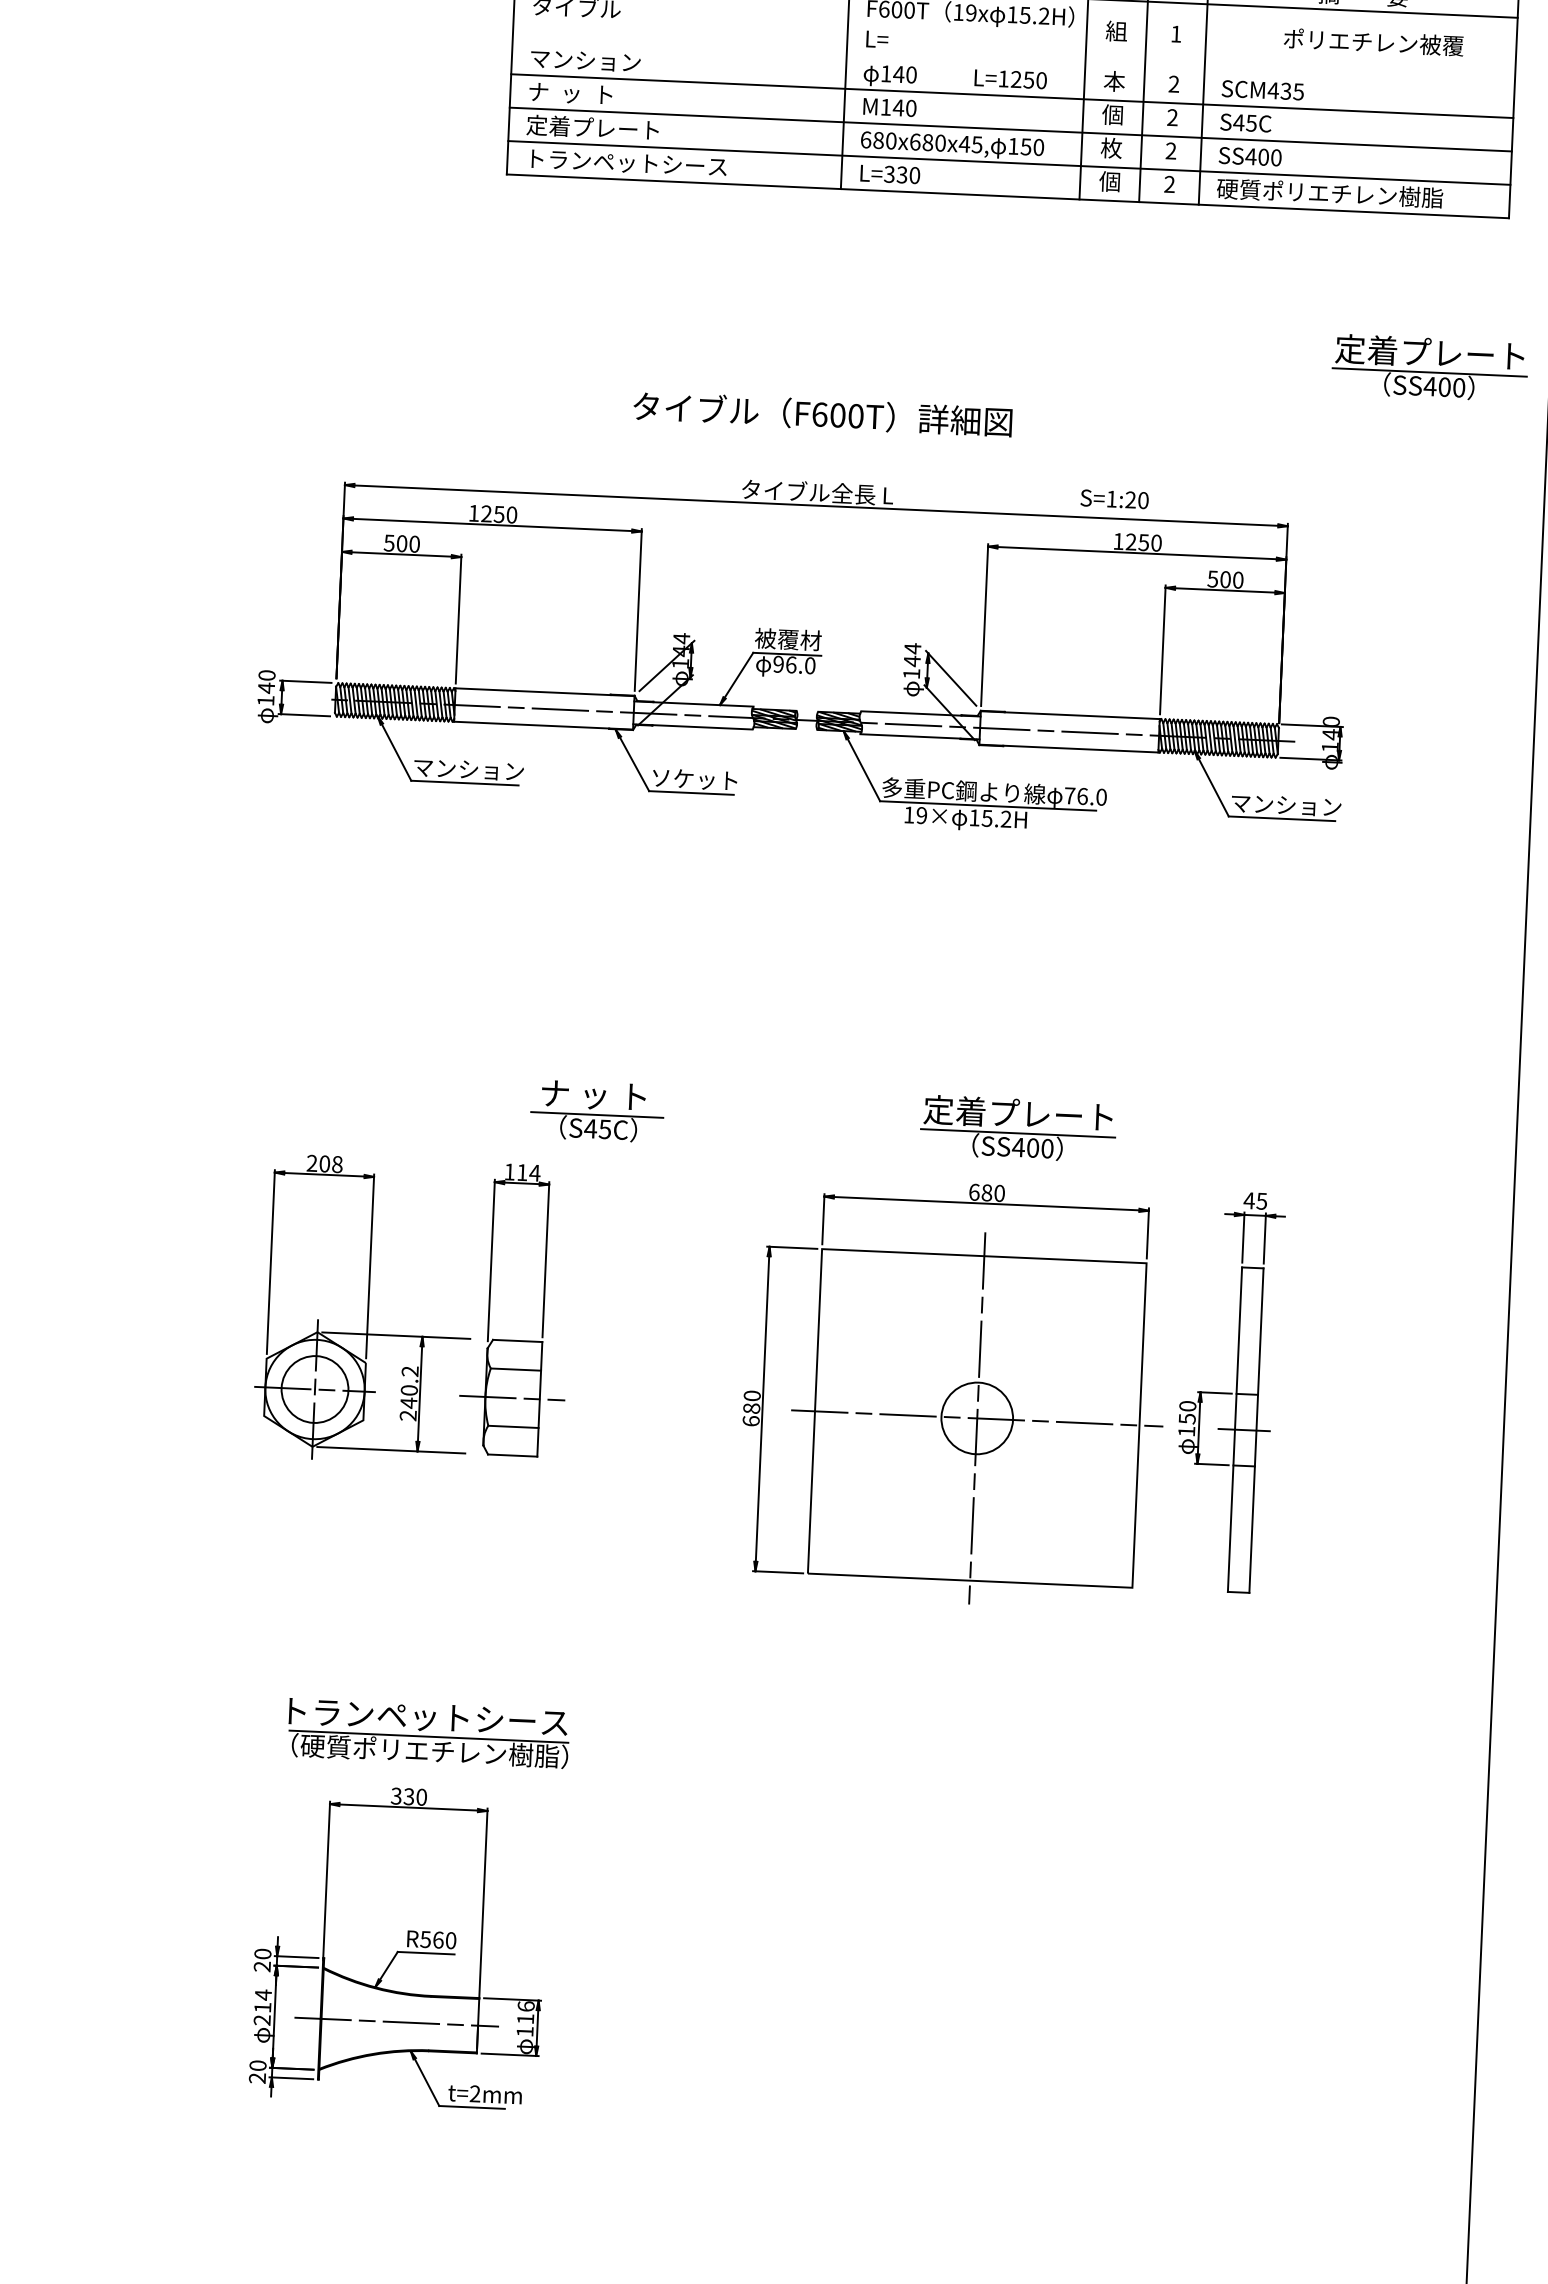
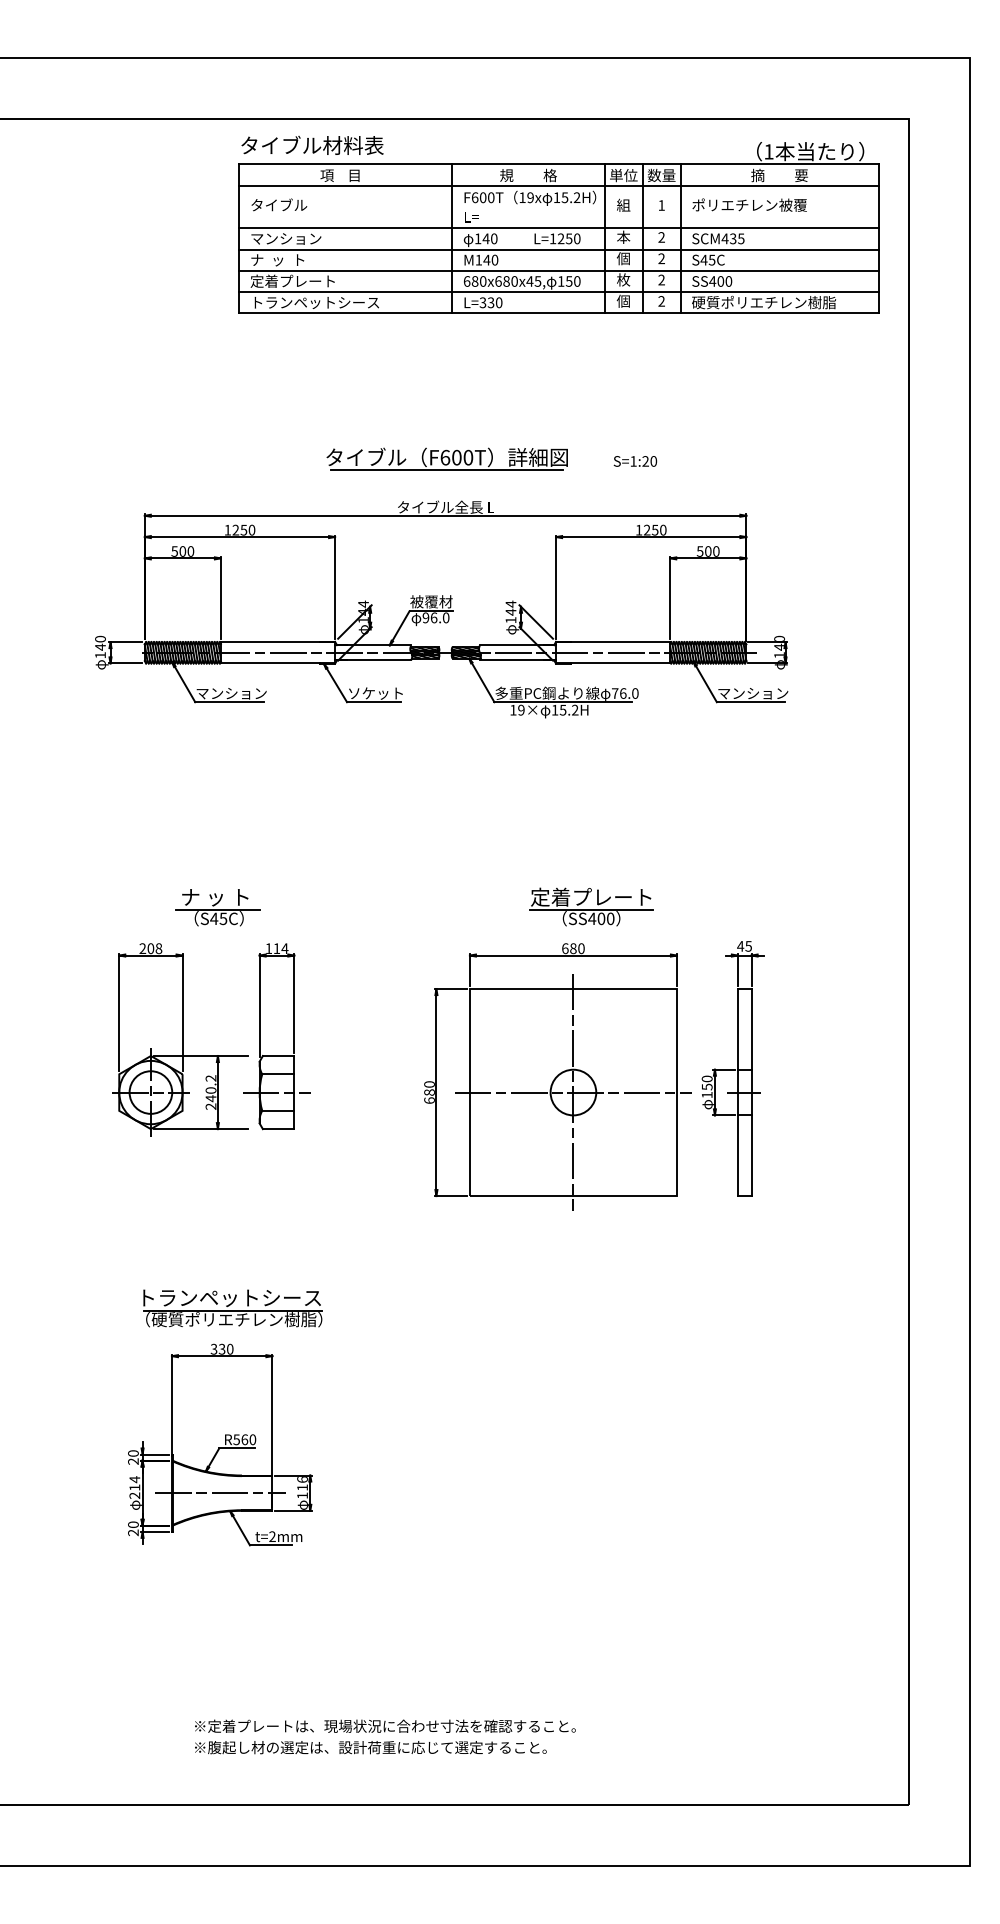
text: (1373, 41) -> (749, 204), moved
line: (1012, 63) -> (558, 228), added
part: (1429, 367) -> (832, 410), removed
line: (822, 434) -> (447, 470), added
text: (1114, 499) -> (635, 461), moved
part: (596, 1111) -> (217, 907), moved

